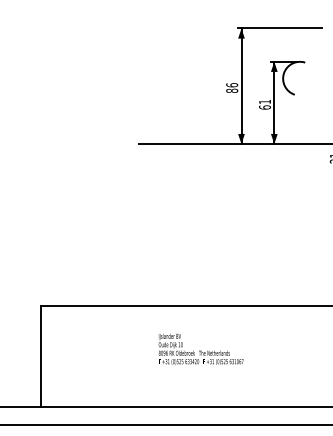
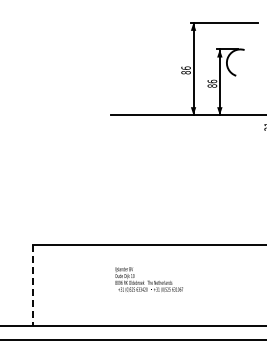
text: (265, 104) -> (212, 83), 61 -> 86
text: (200, 349) -> (148, 279), moved
line: (41, 356) -> (33, 285), solid -> dashed

